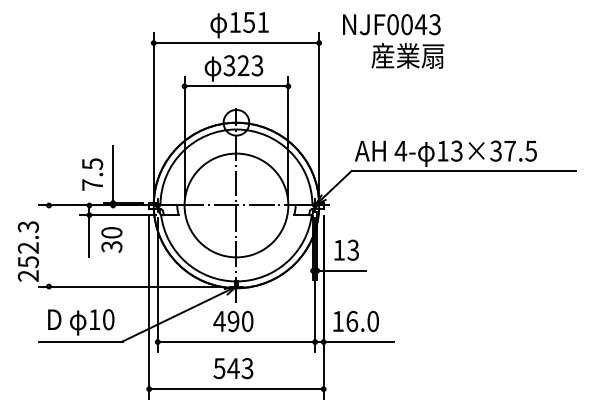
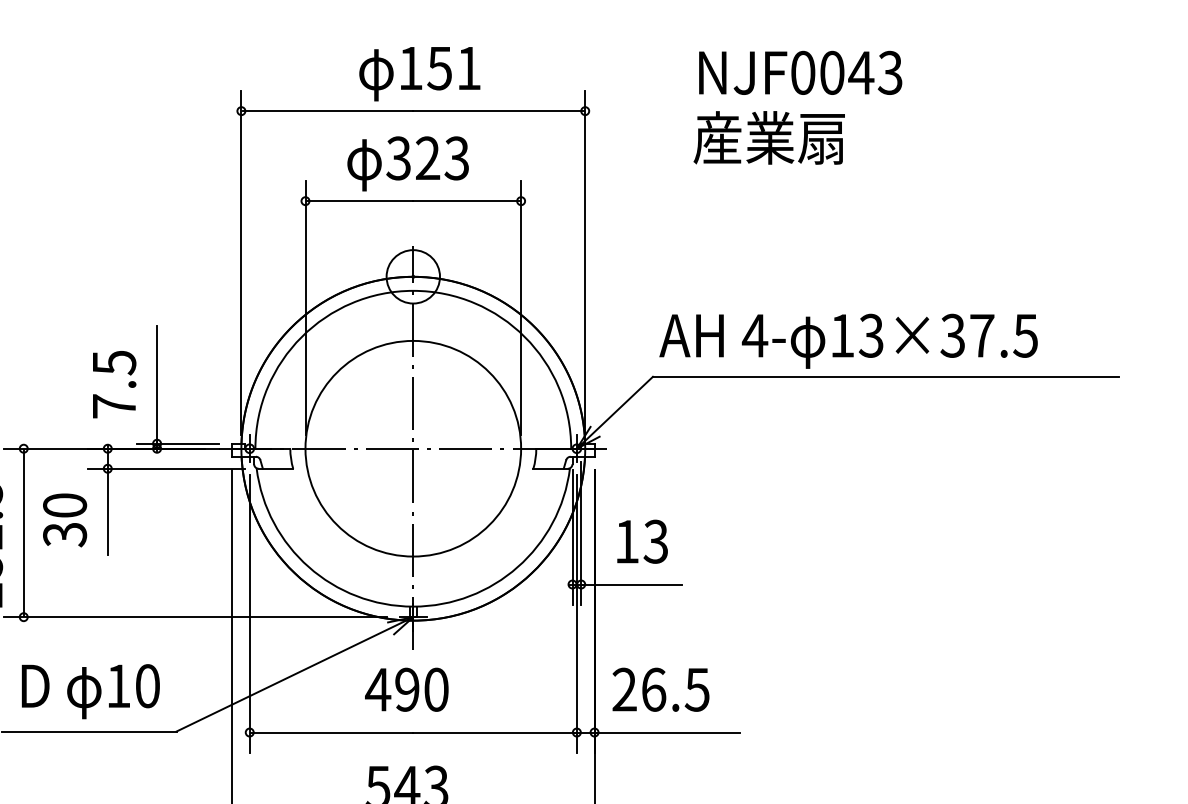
text: (391, 24) -> (799, 72), moved
text: (111, 239) -> (64, 519), moved
line: (49, 245) -> (24, 531), added
text: (355, 320) -> (660, 687), 16.0 -> 26.5

